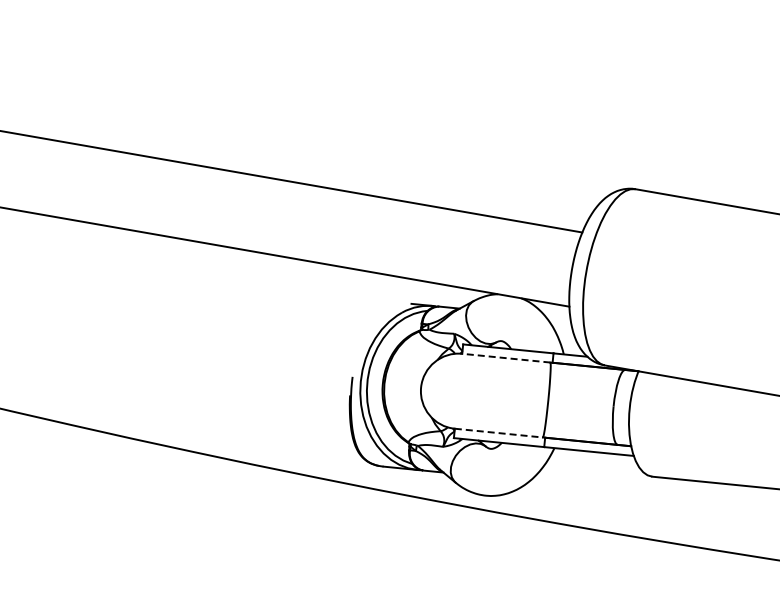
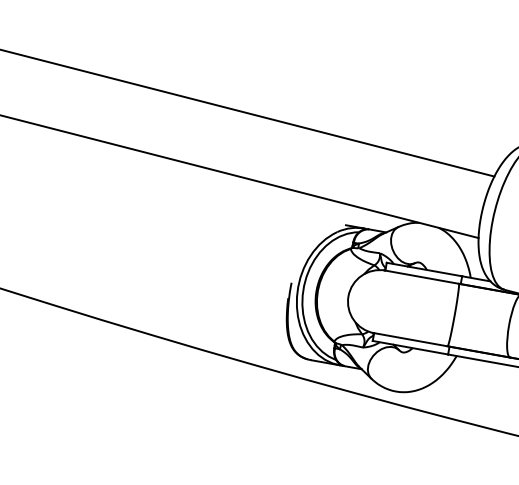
line: (505, 358) -> (421, 277), dashed -> solid
line: (499, 433) -> (411, 340), dashed -> solid

